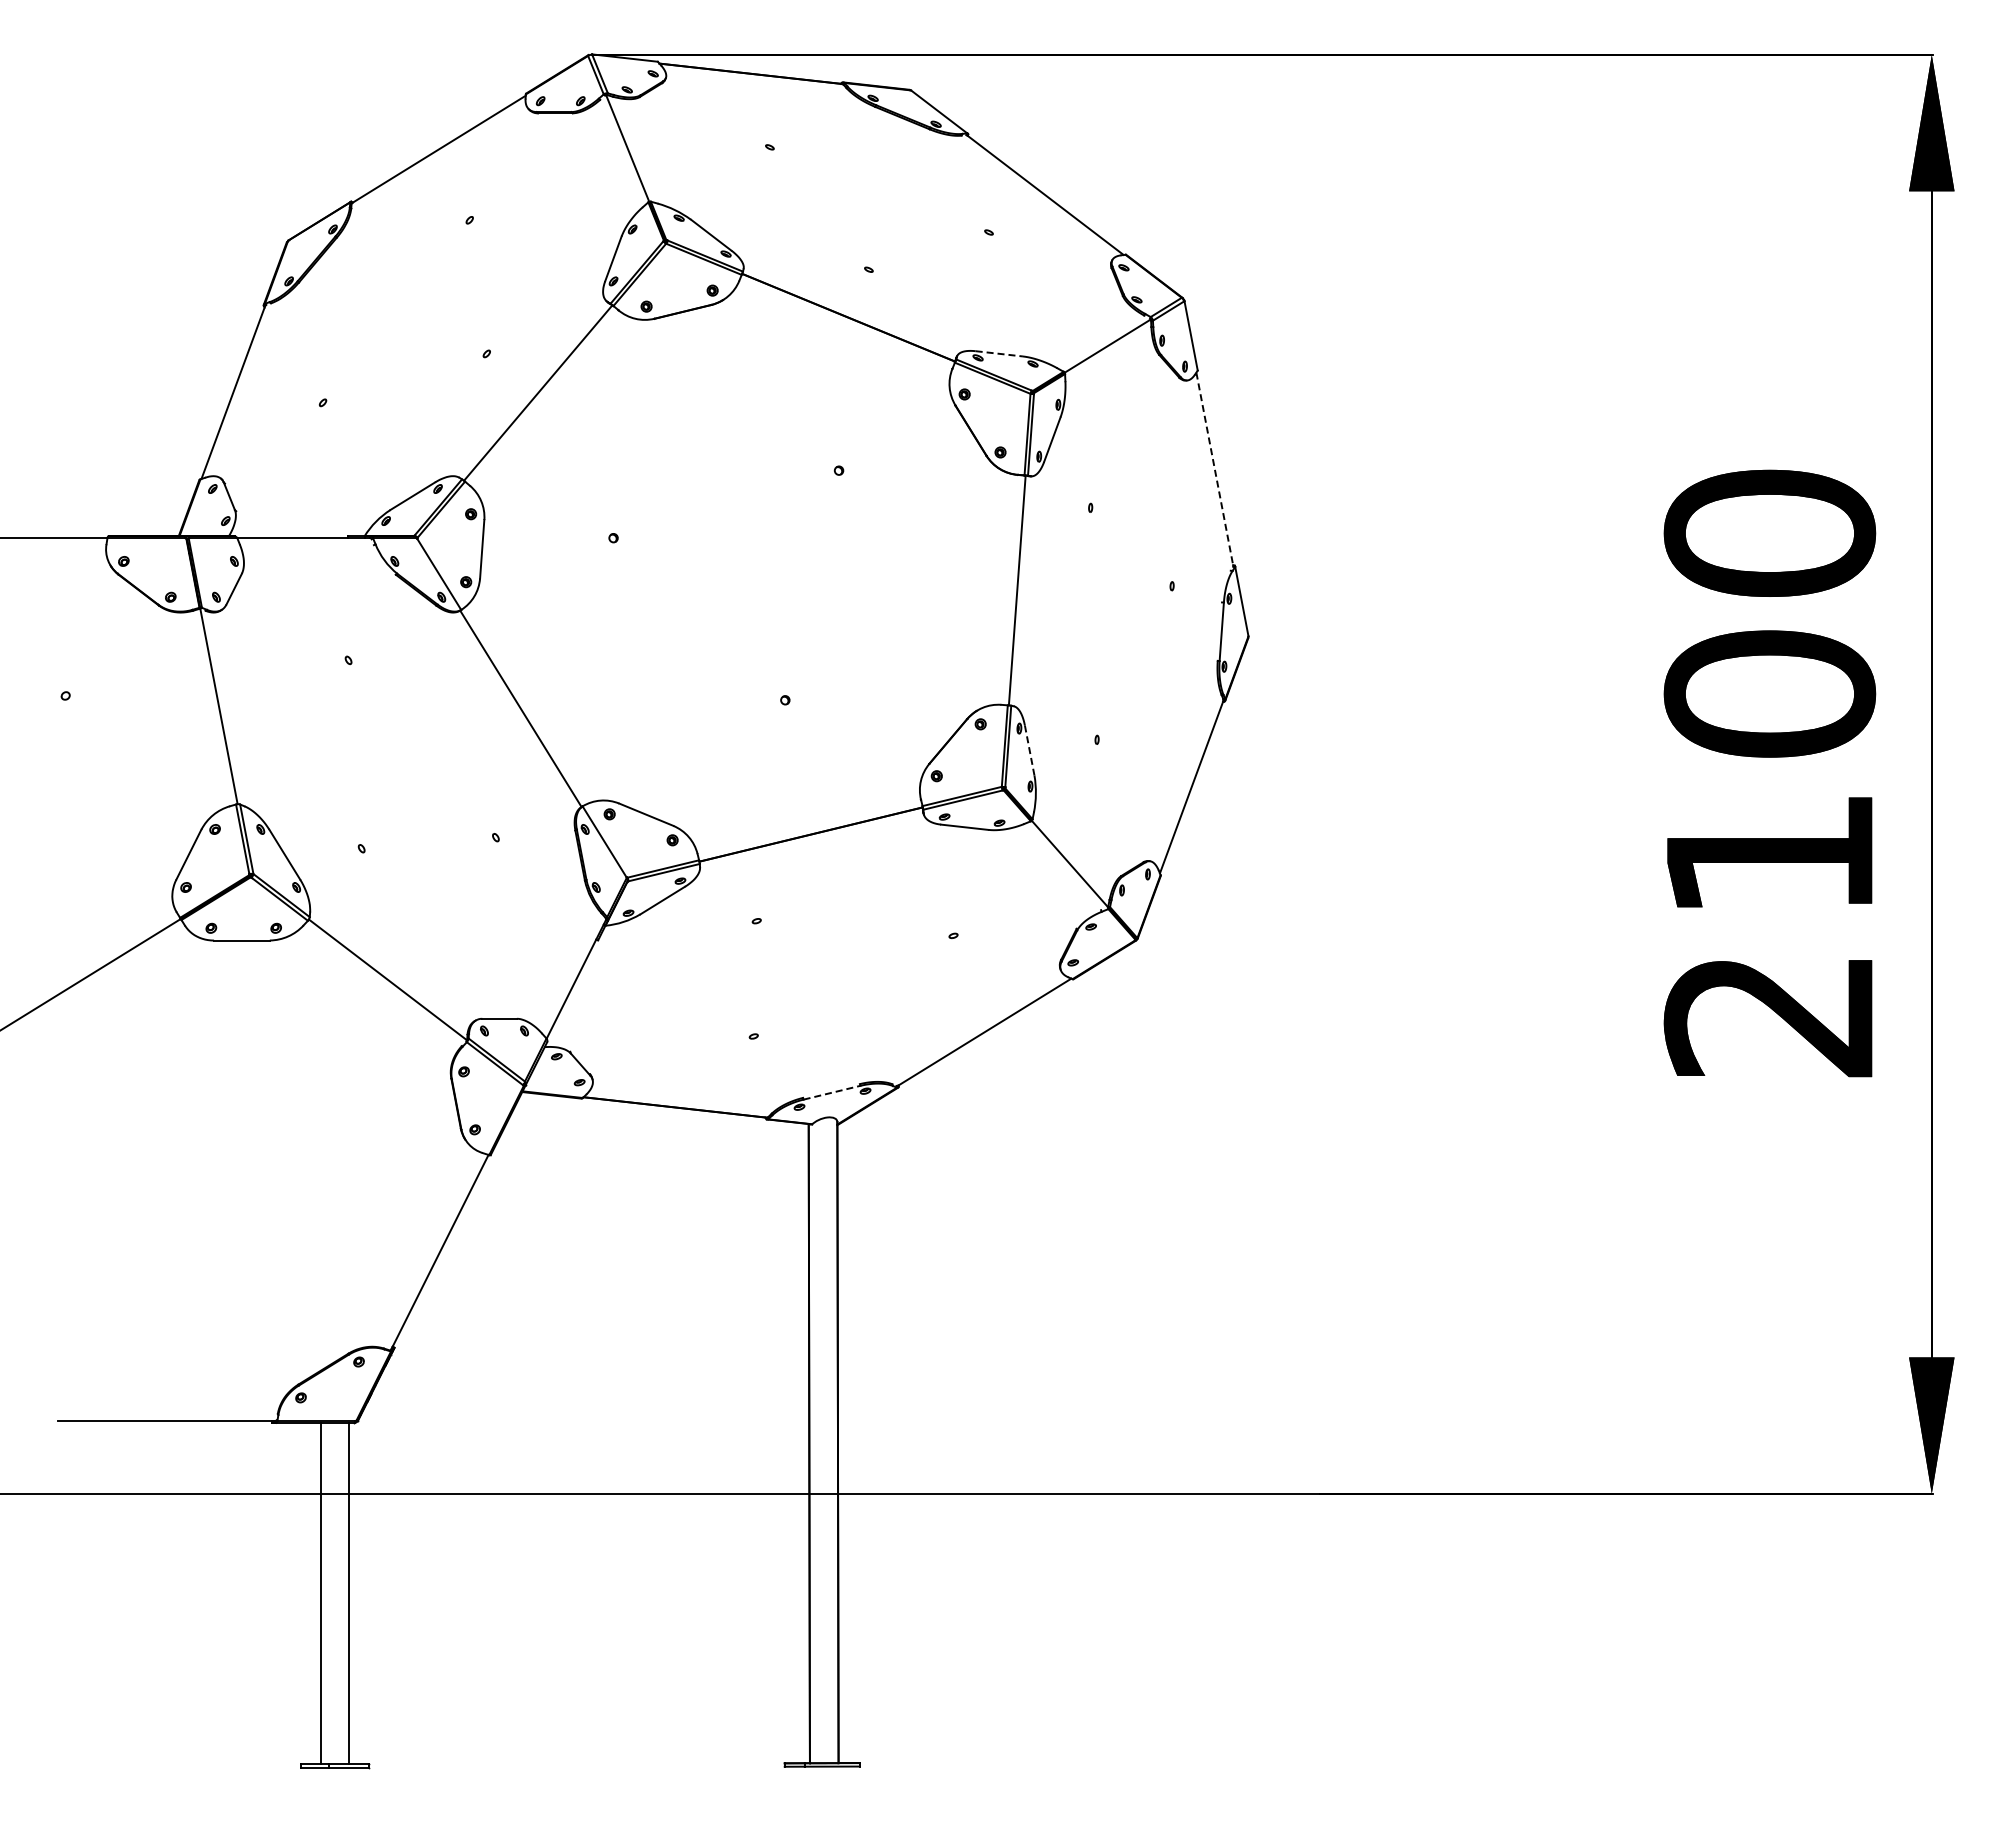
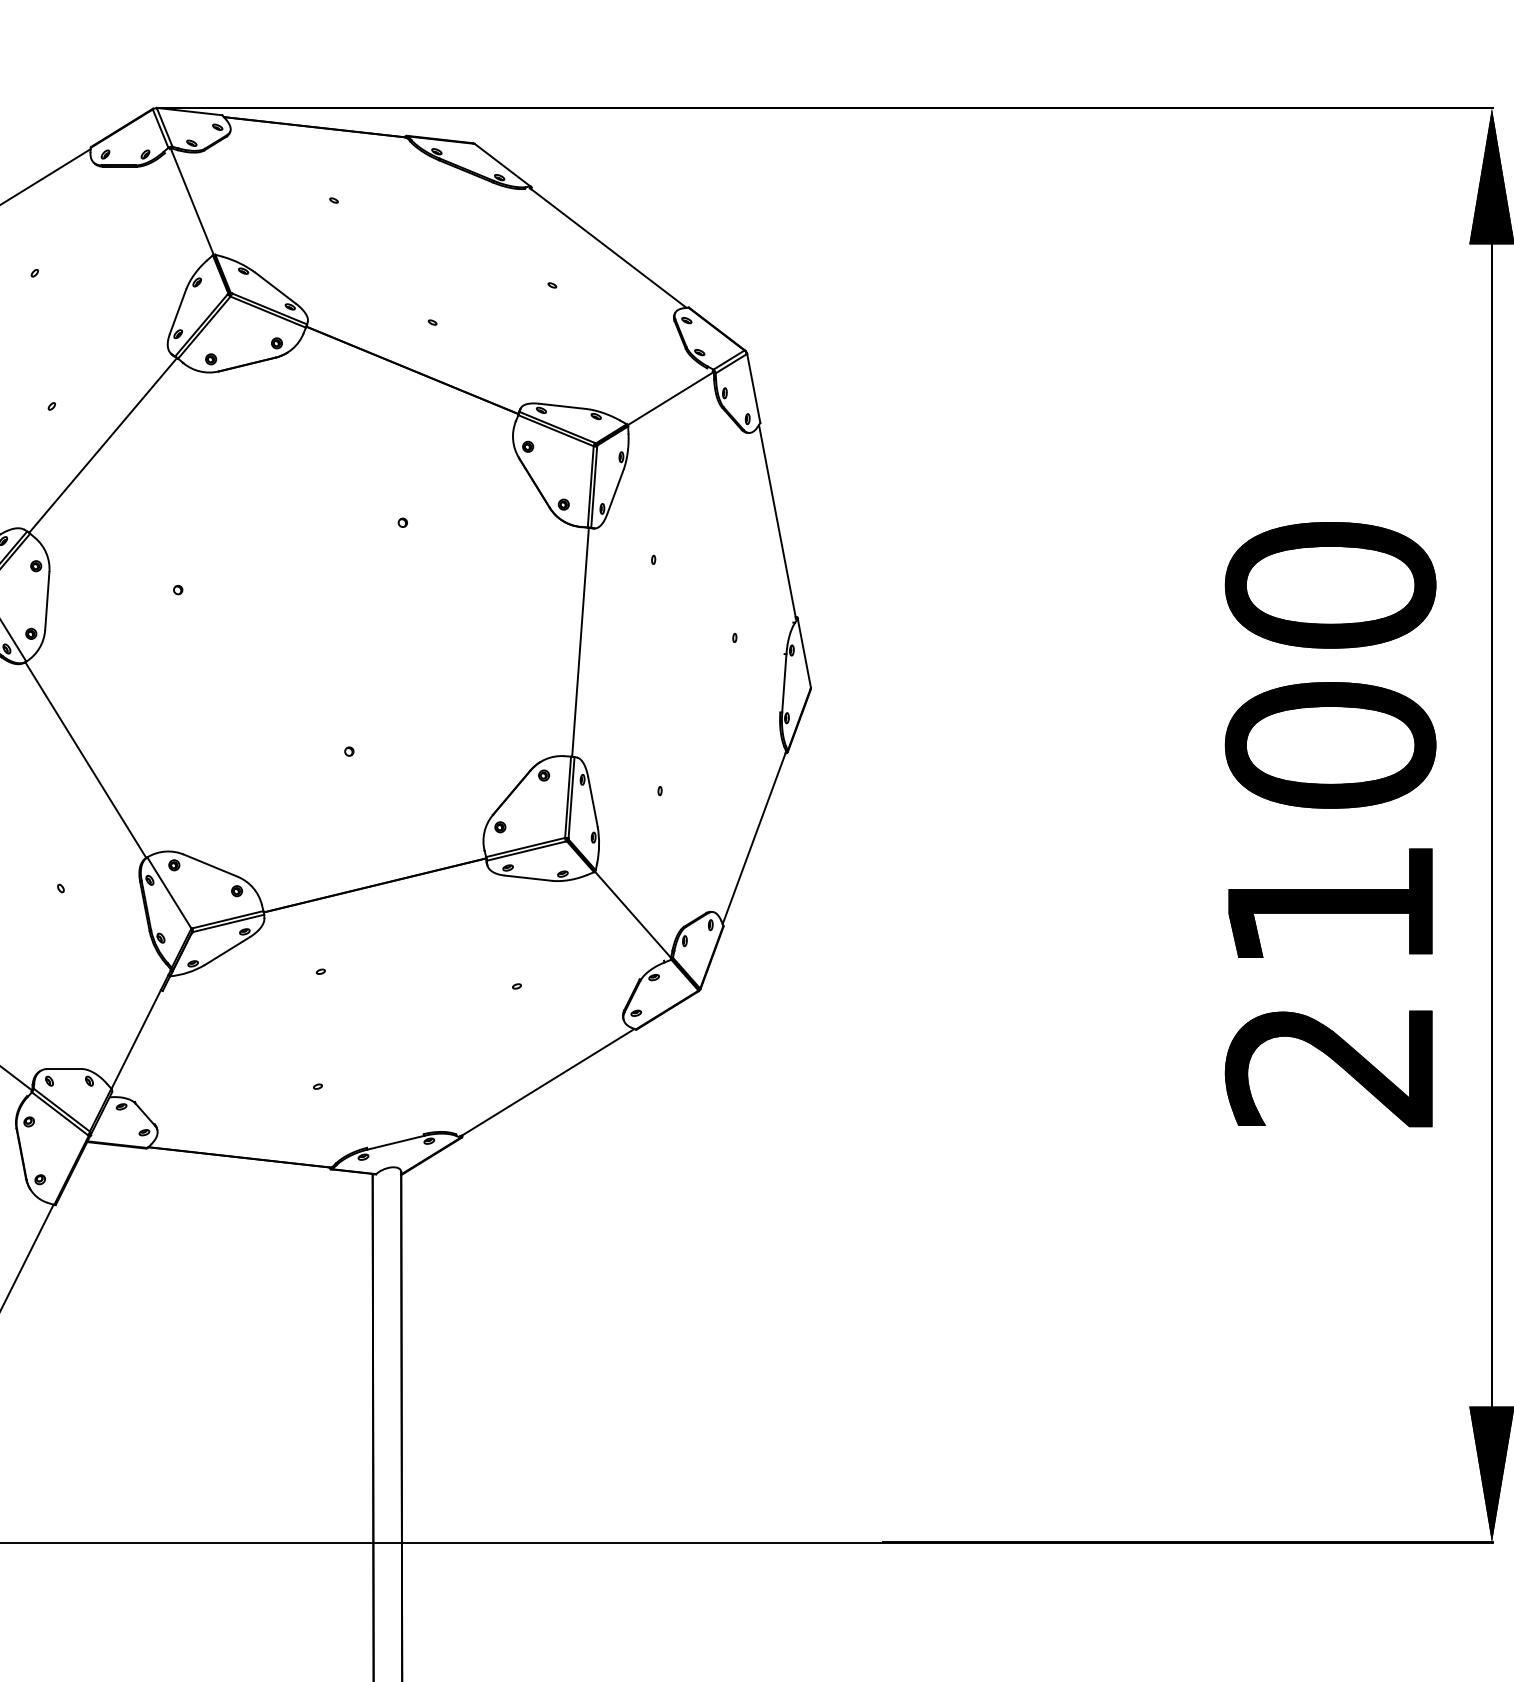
line: (999, 353) -> (562, 406), dashed -> solid
line: (1214, 469) -> (777, 521), dashed -> solid
line: (1029, 750) -> (592, 801), dashed -> solid
line: (832, 1092) -> (396, 1142), dashed -> solid

